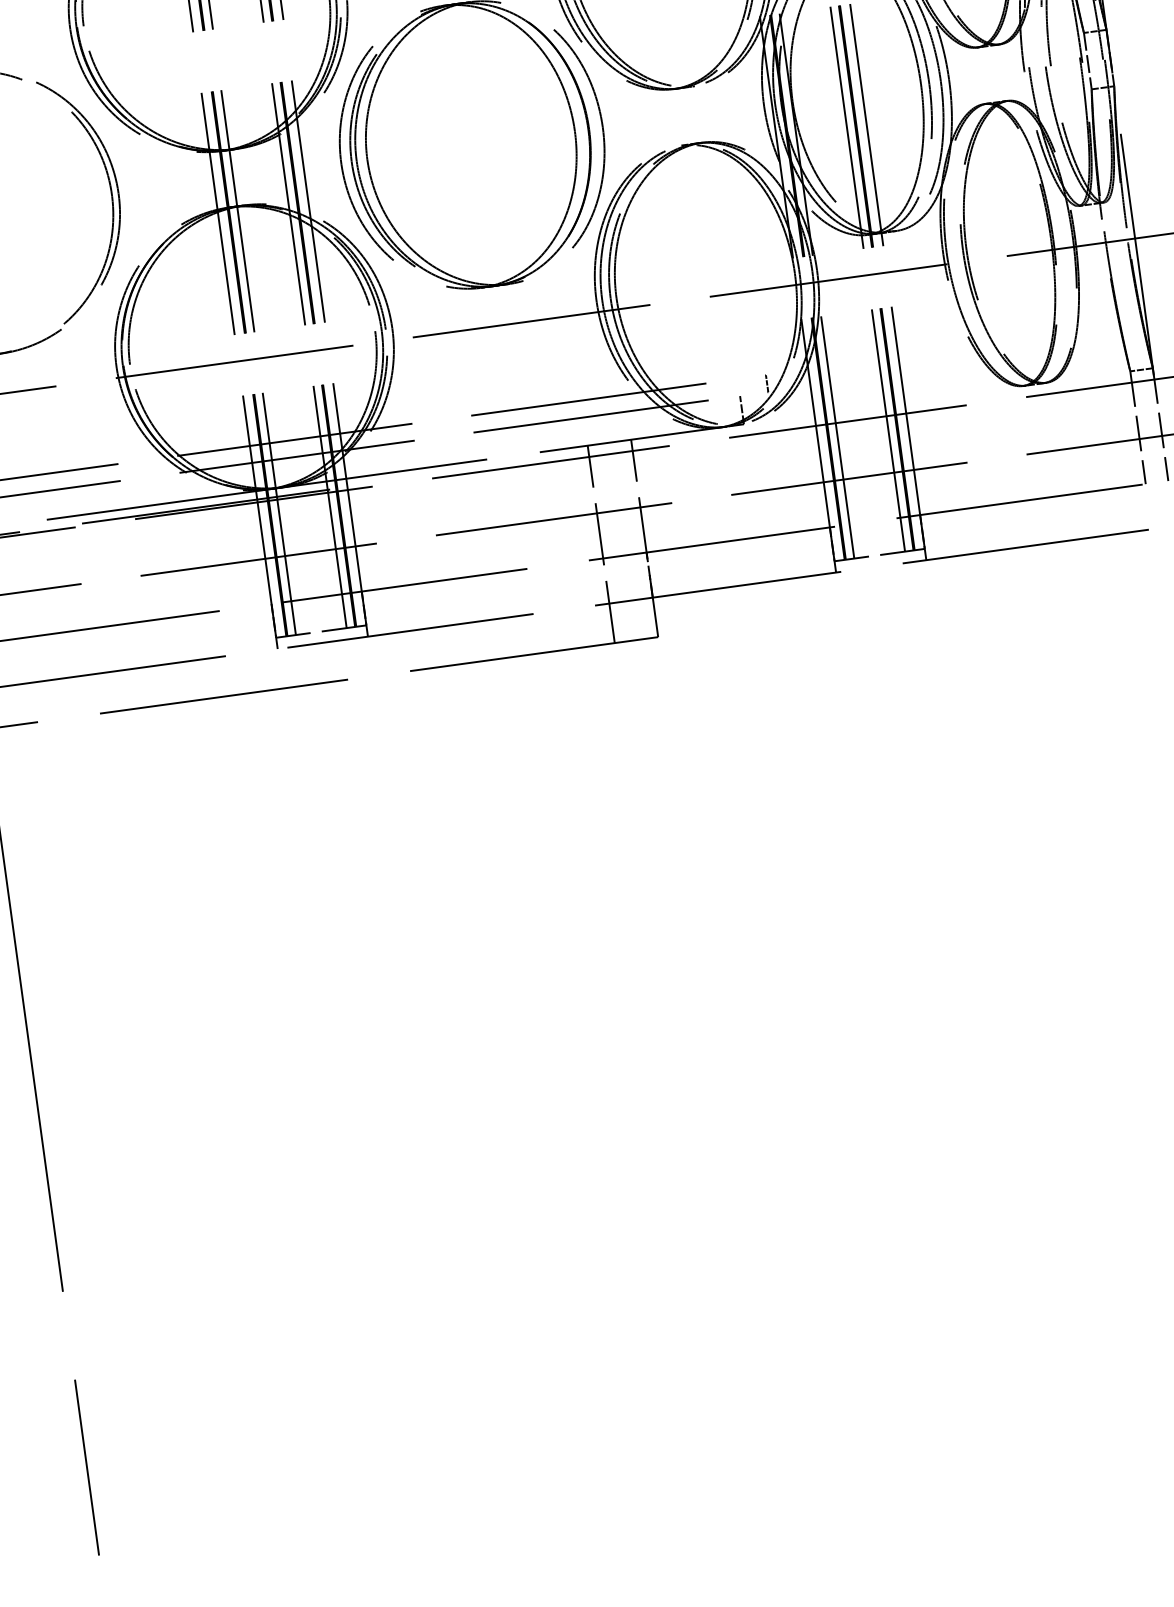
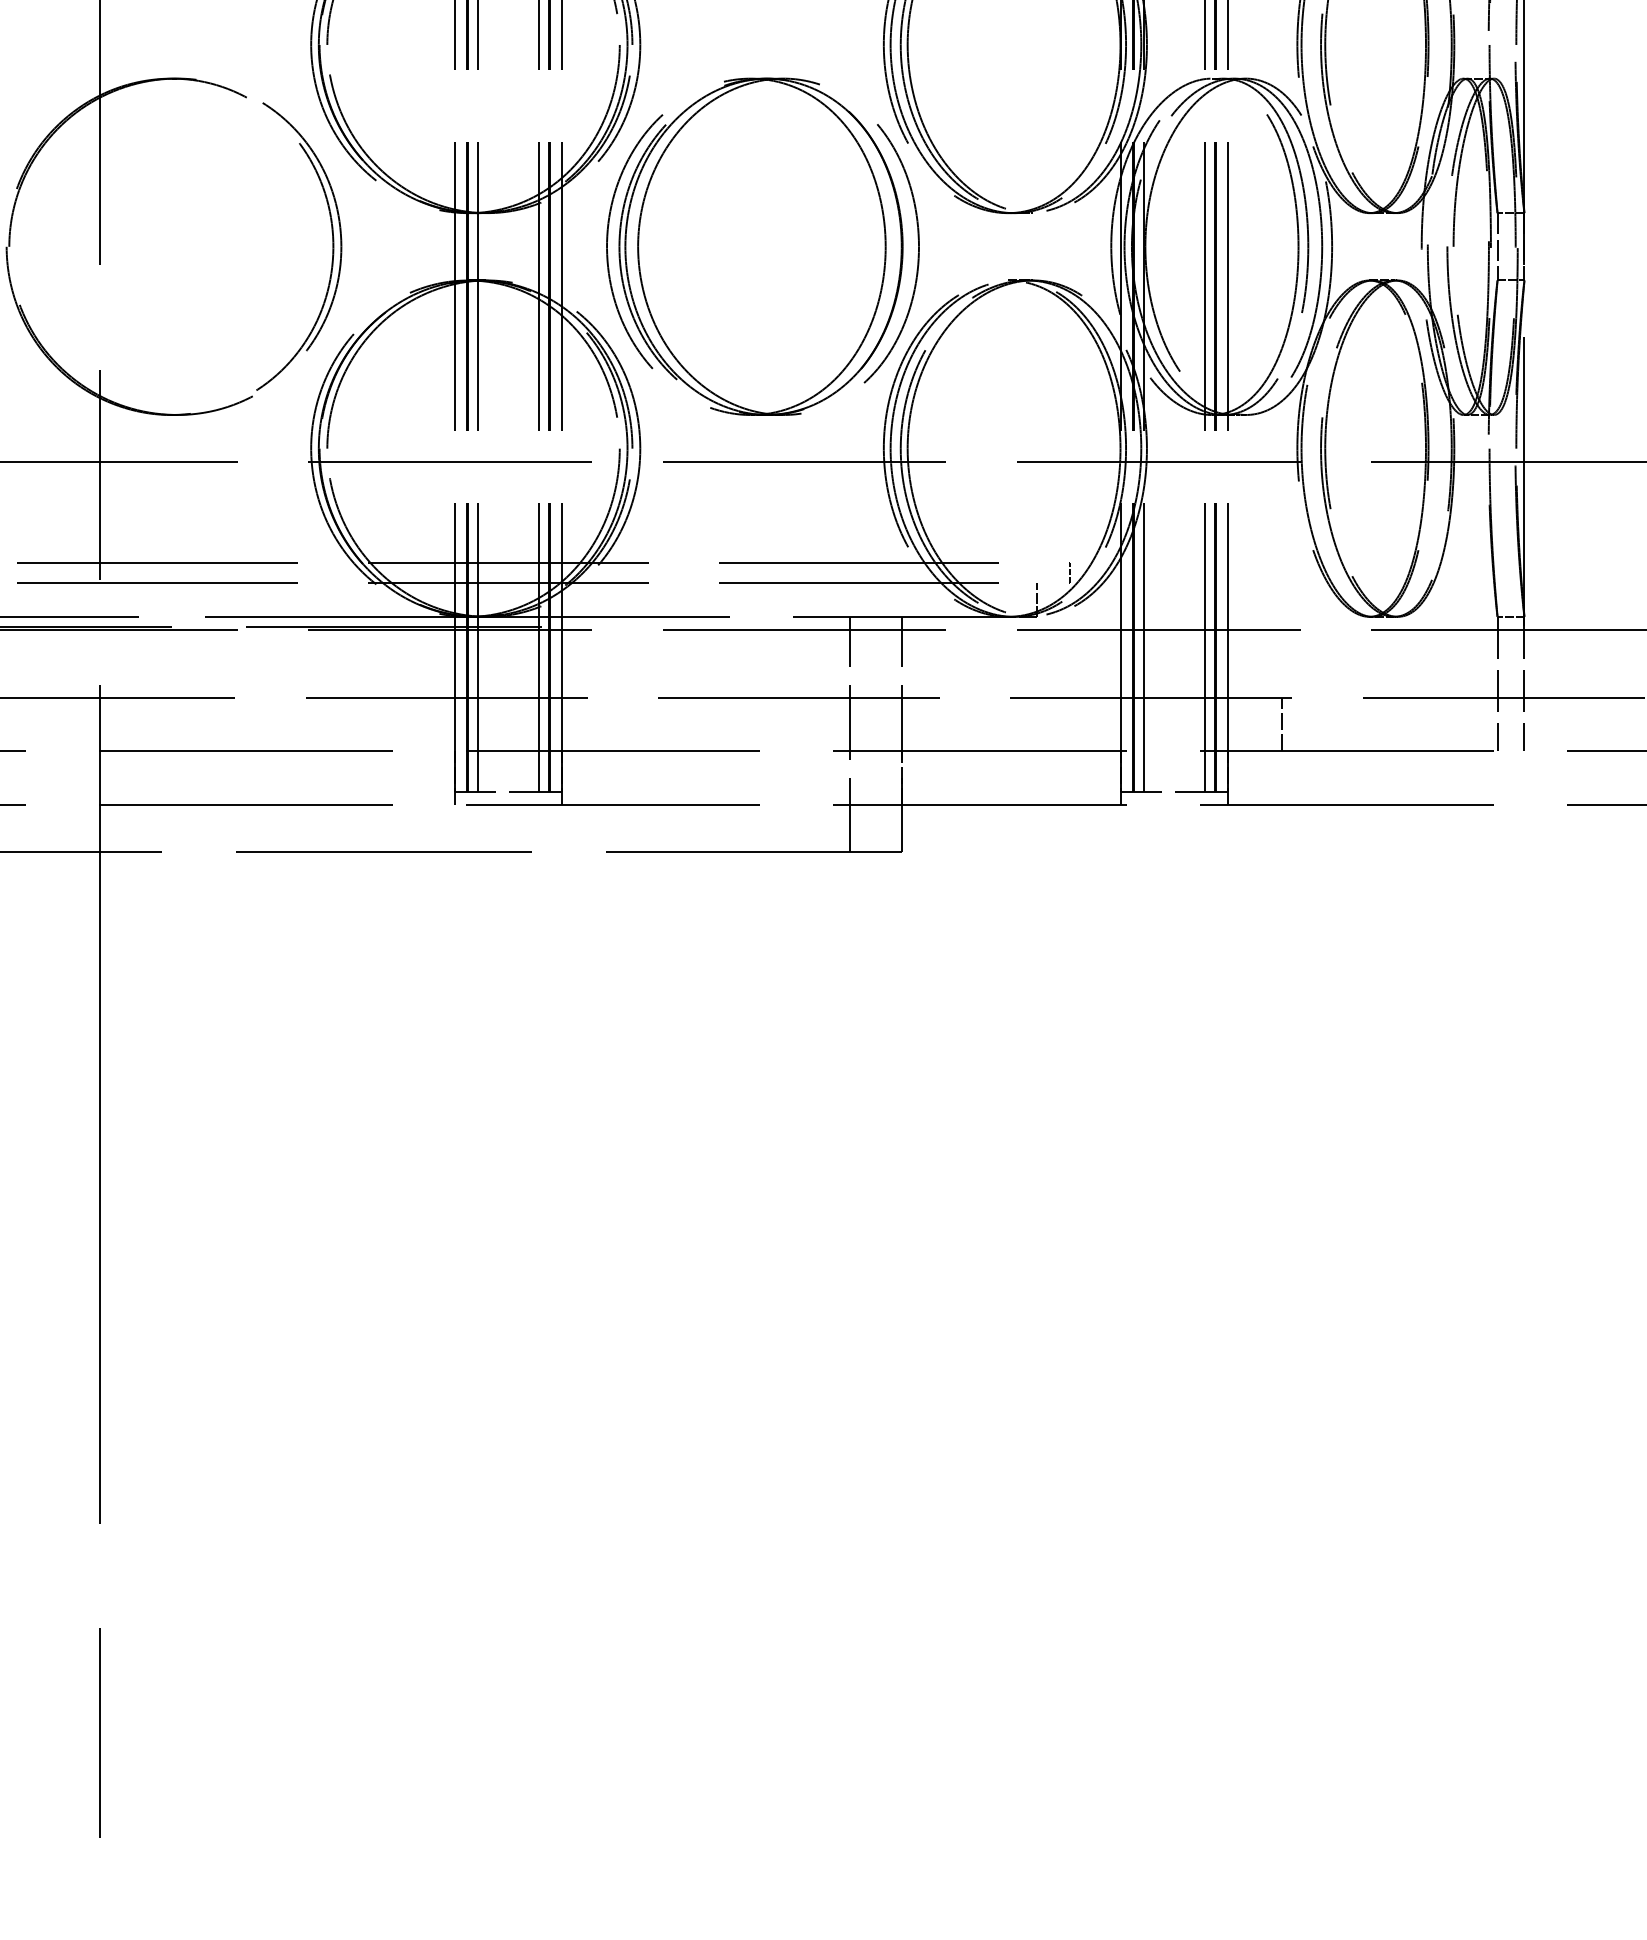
line: (962, 486) -> (1282, 724), added

